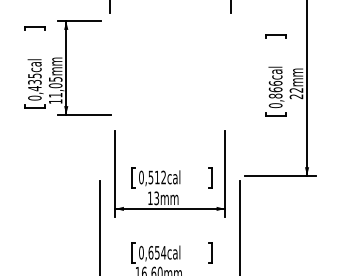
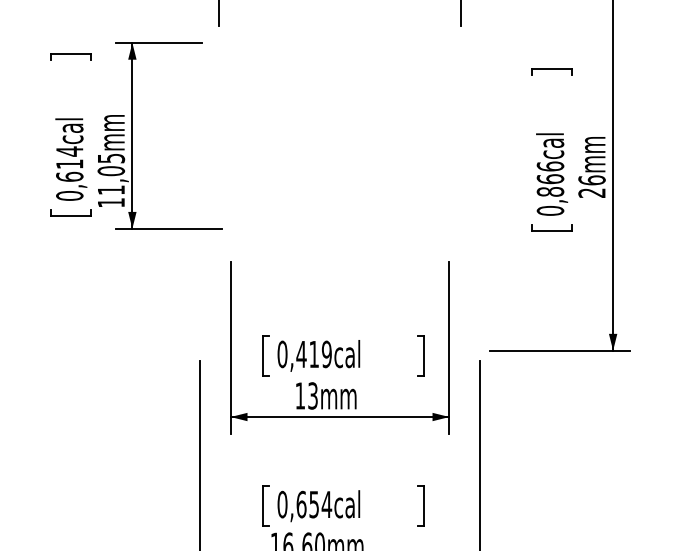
text: (34, 82) -> (69, 164), 0,435cal -> 0,614cal
text: (296, 89) -> (592, 178), 22mm -> 26mm
text: (157, 177) -> (314, 354), 0,512cal -> 0,419cal

